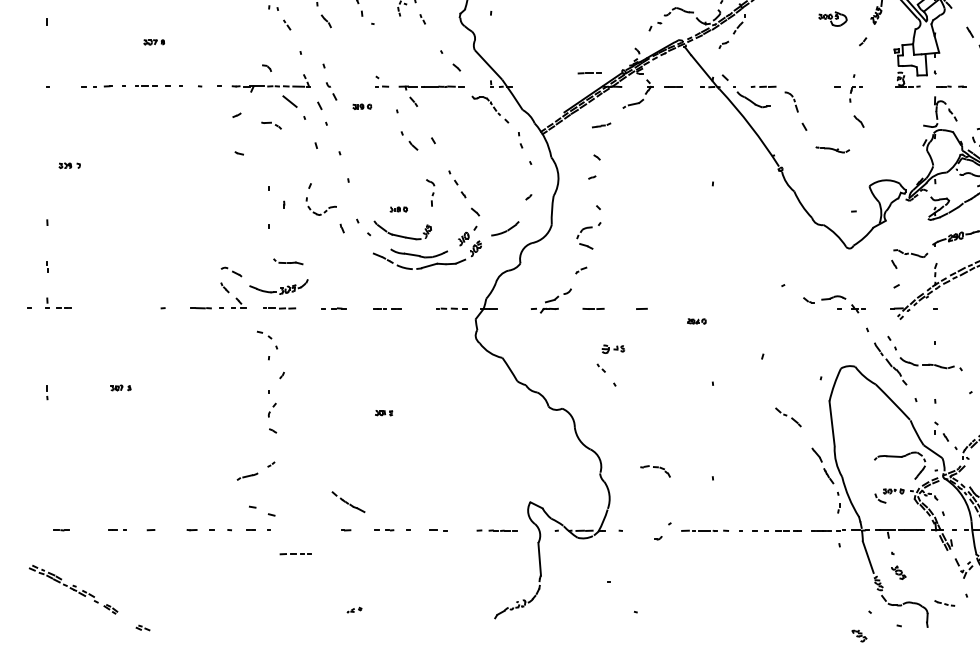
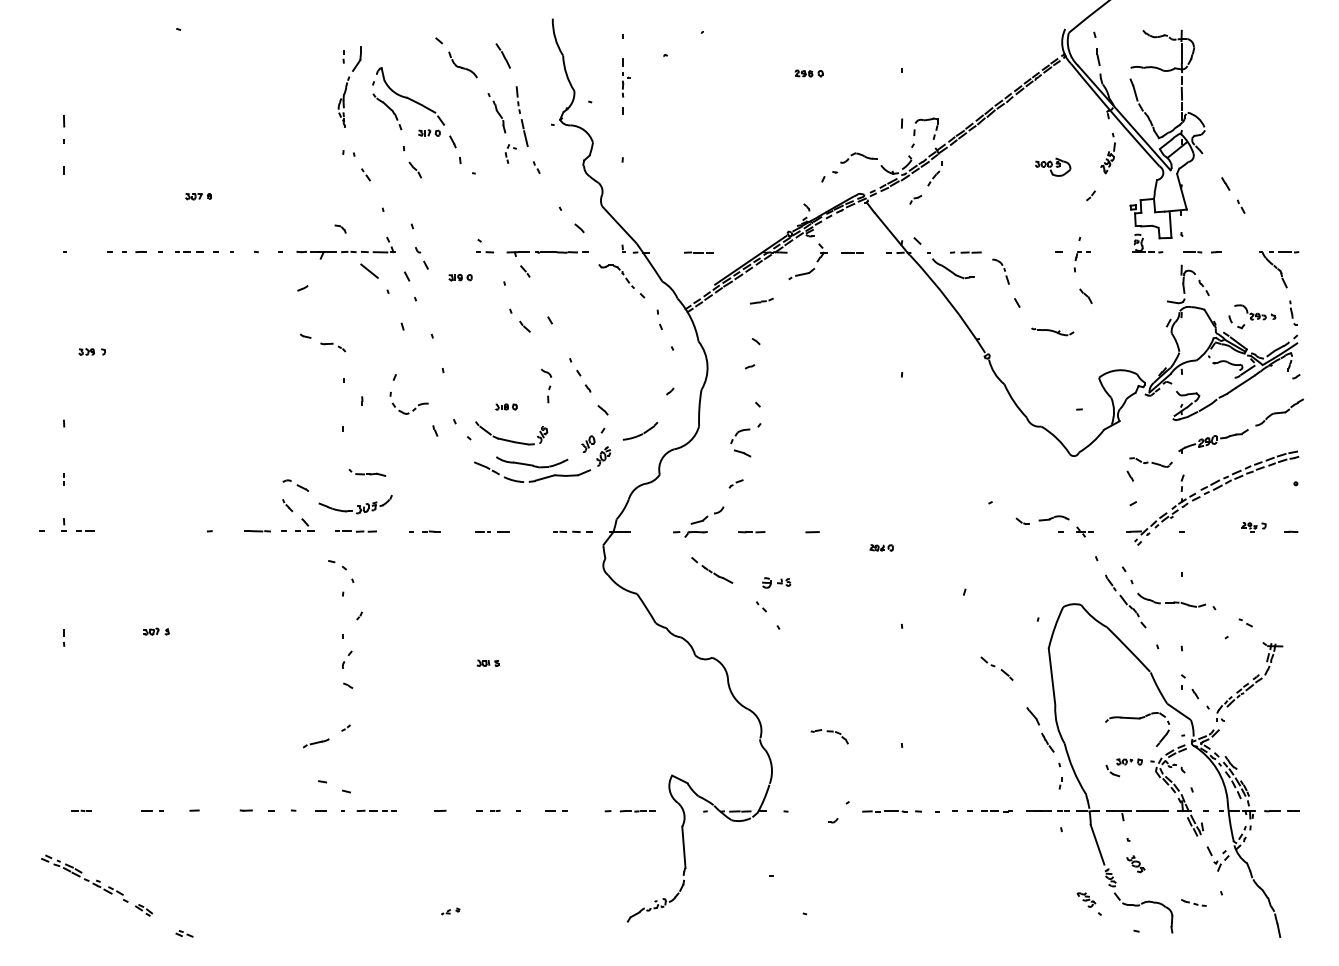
line: (589, 73) -> (698, 252), moved
part: (271, 125) -> (333, 347), moved
part: (348, 502) -> (712, 570), moved
part: (295, 553) -> (376, 810), moved
part: (859, 635) -> (1086, 899), moved

